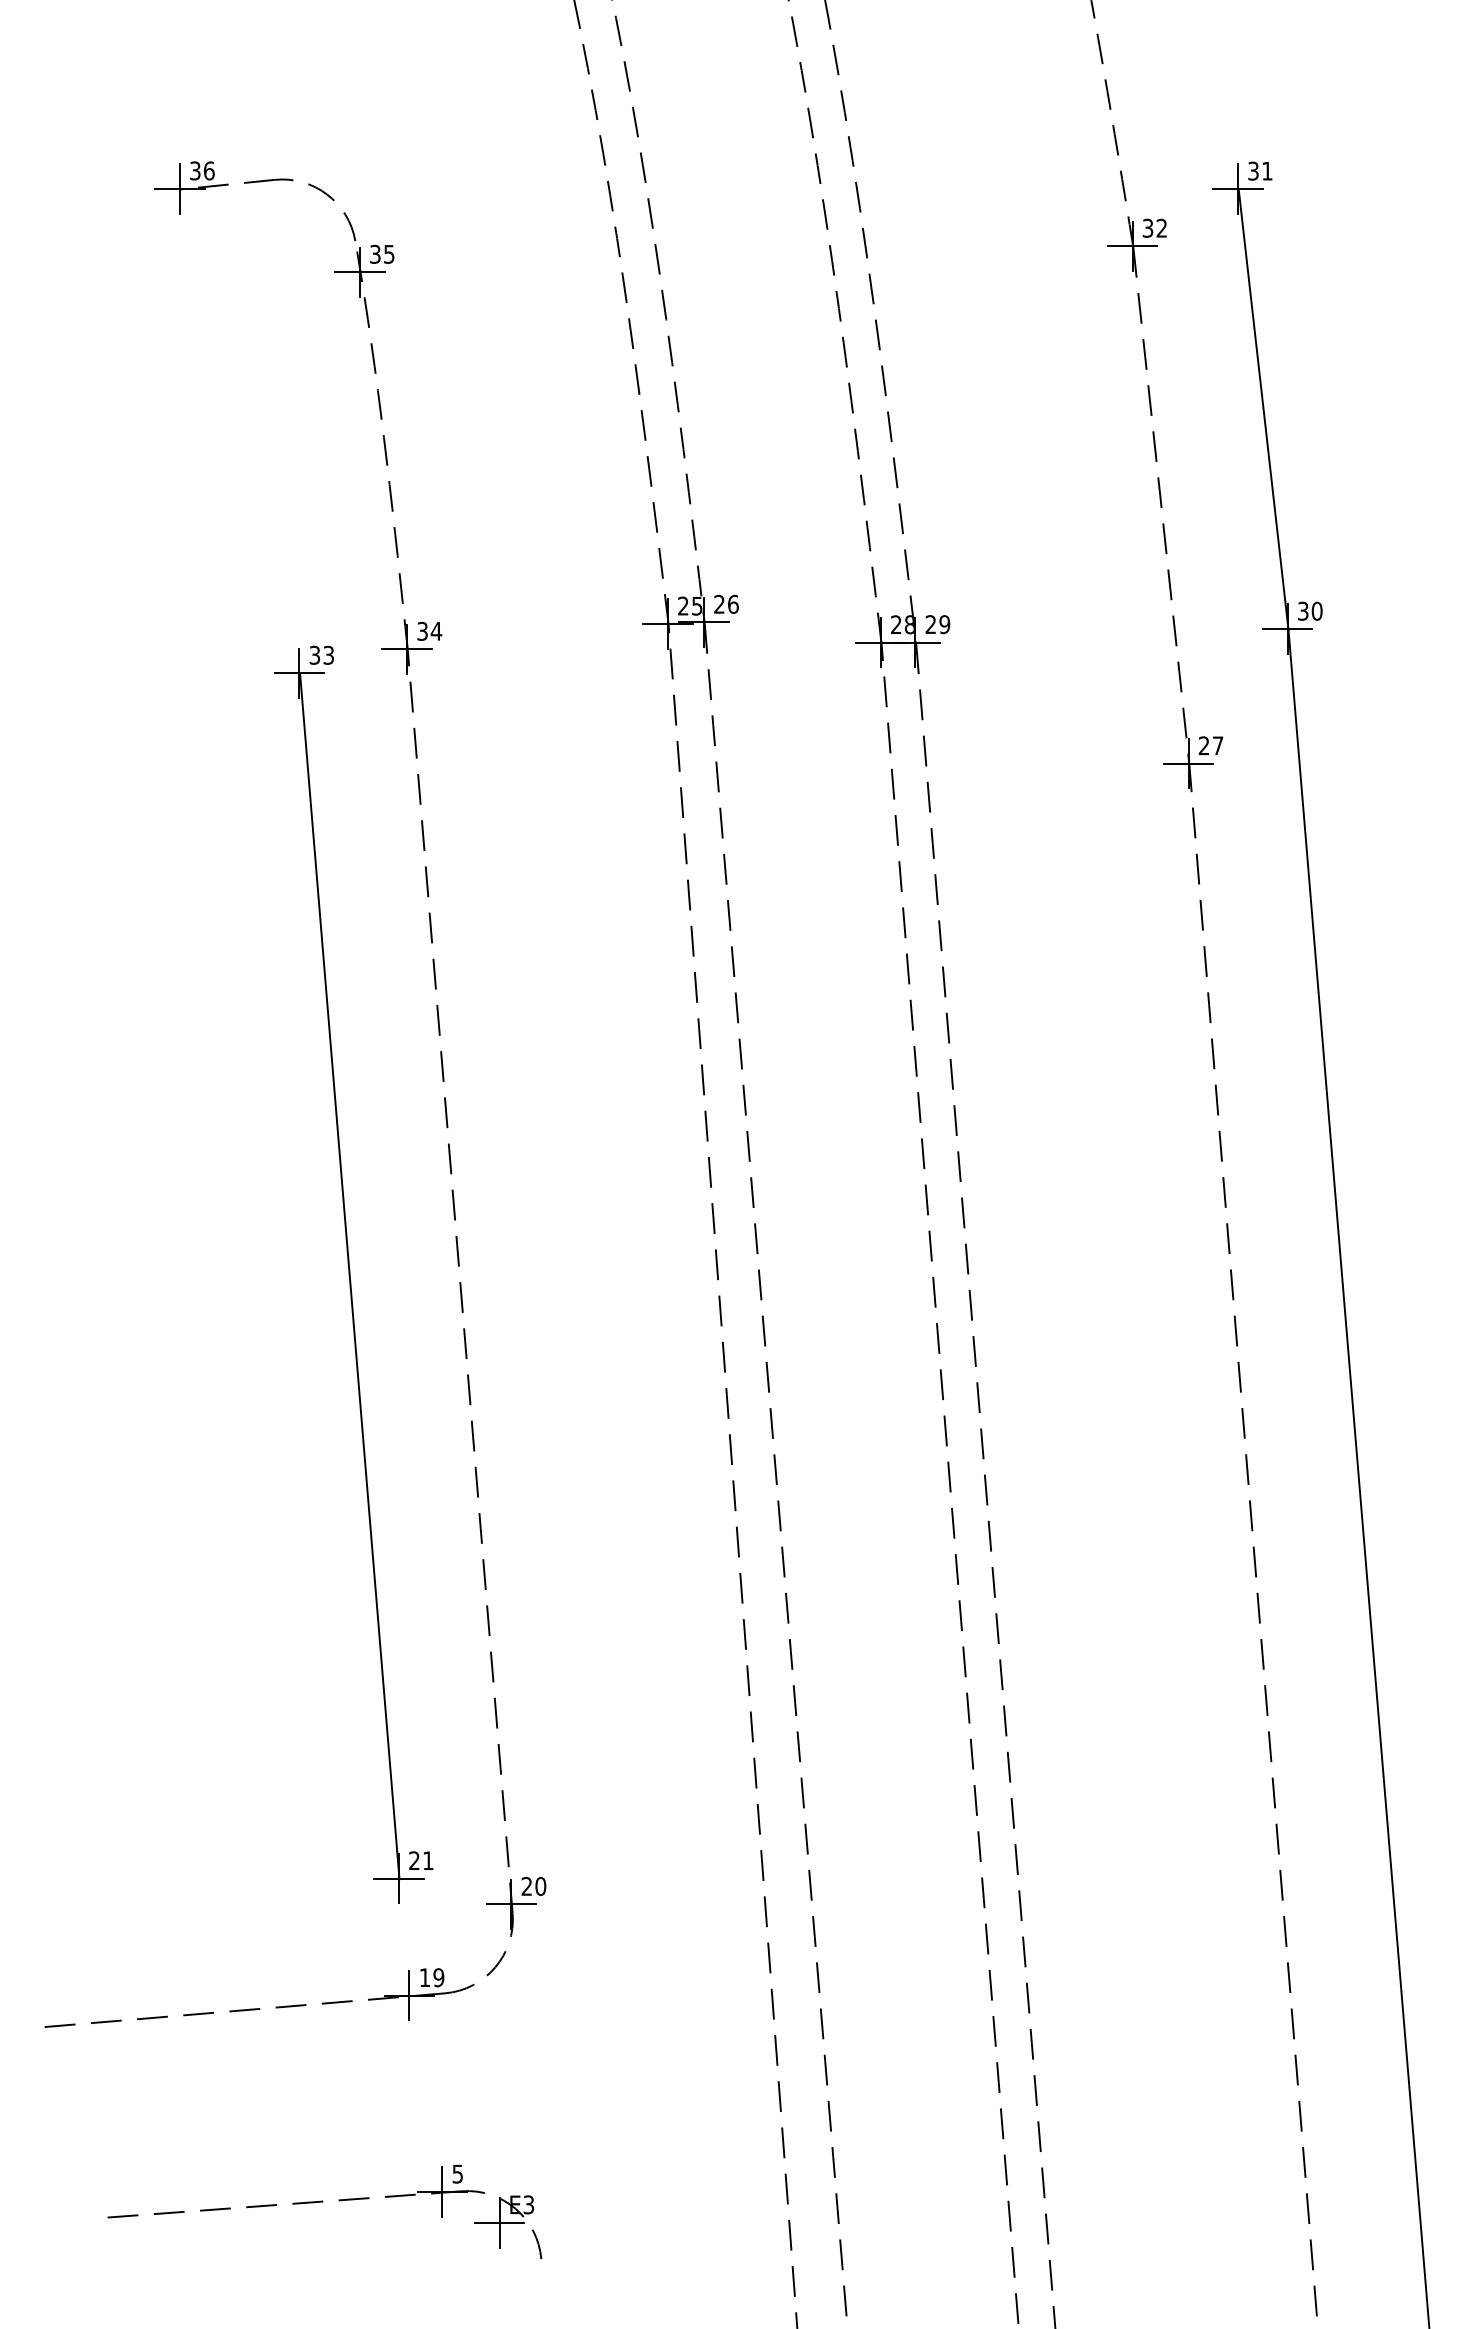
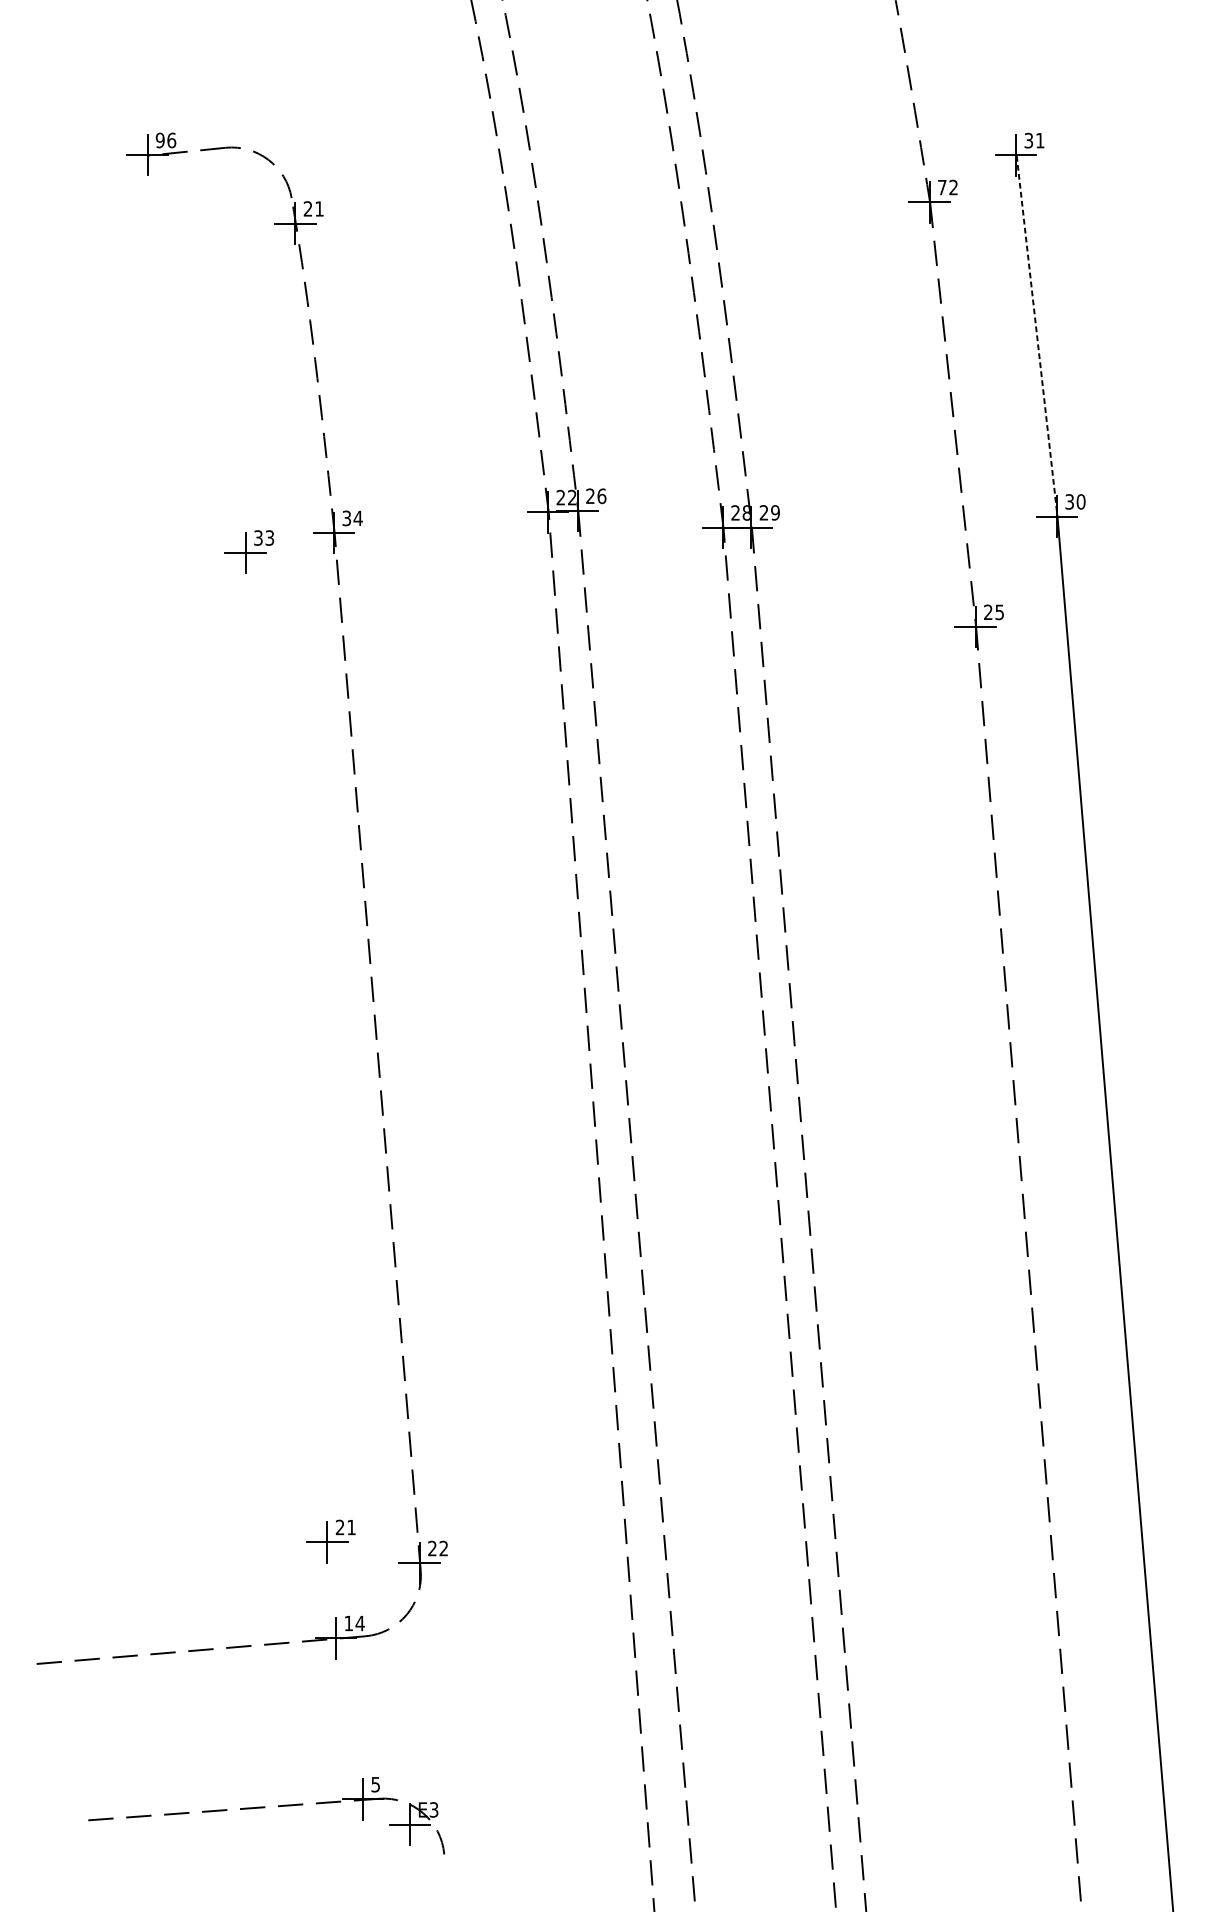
text: (194, 170) -> (159, 140), 36 -> 96
text: (1147, 227) -> (941, 186), 32 -> 72
text: (382, 254) -> (313, 209), 35 -> 21
line: (1263, 410) -> (1037, 337), solid -> dashed
text: (697, 605) -> (572, 497), 25 -> 22
text: (1217, 745) -> (999, 612), 27 -> 25
line: (349, 1276) -> (286, 1047), removed
text: (540, 1886) -> (443, 1548), 20 -> 22
text: (438, 1977) -> (359, 1623), 19 -> 14

